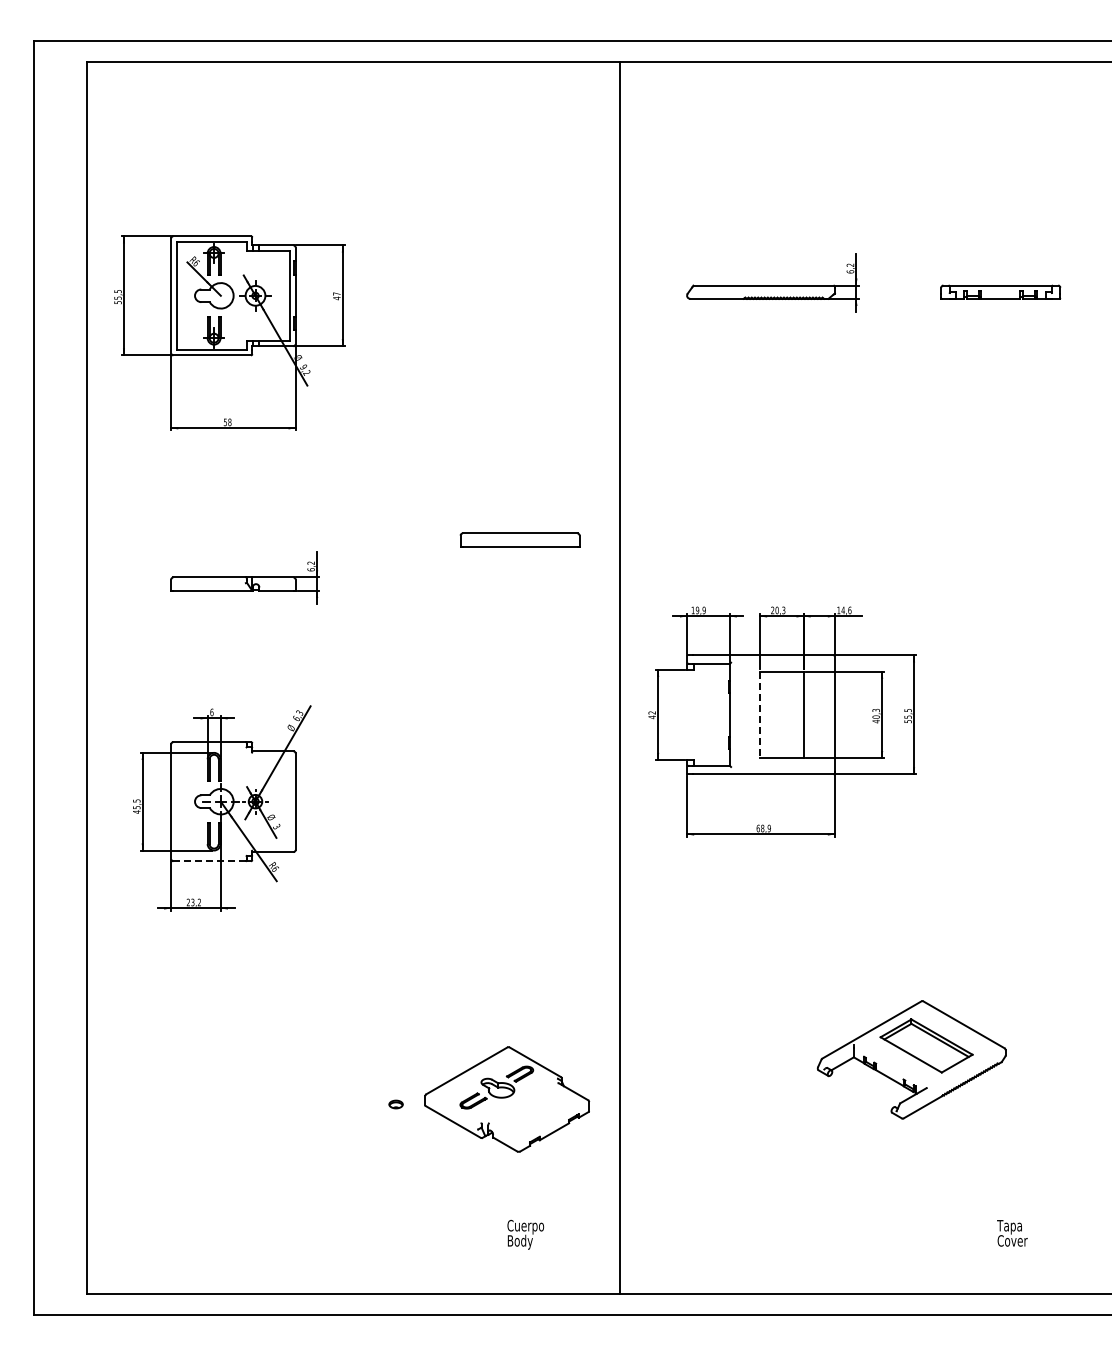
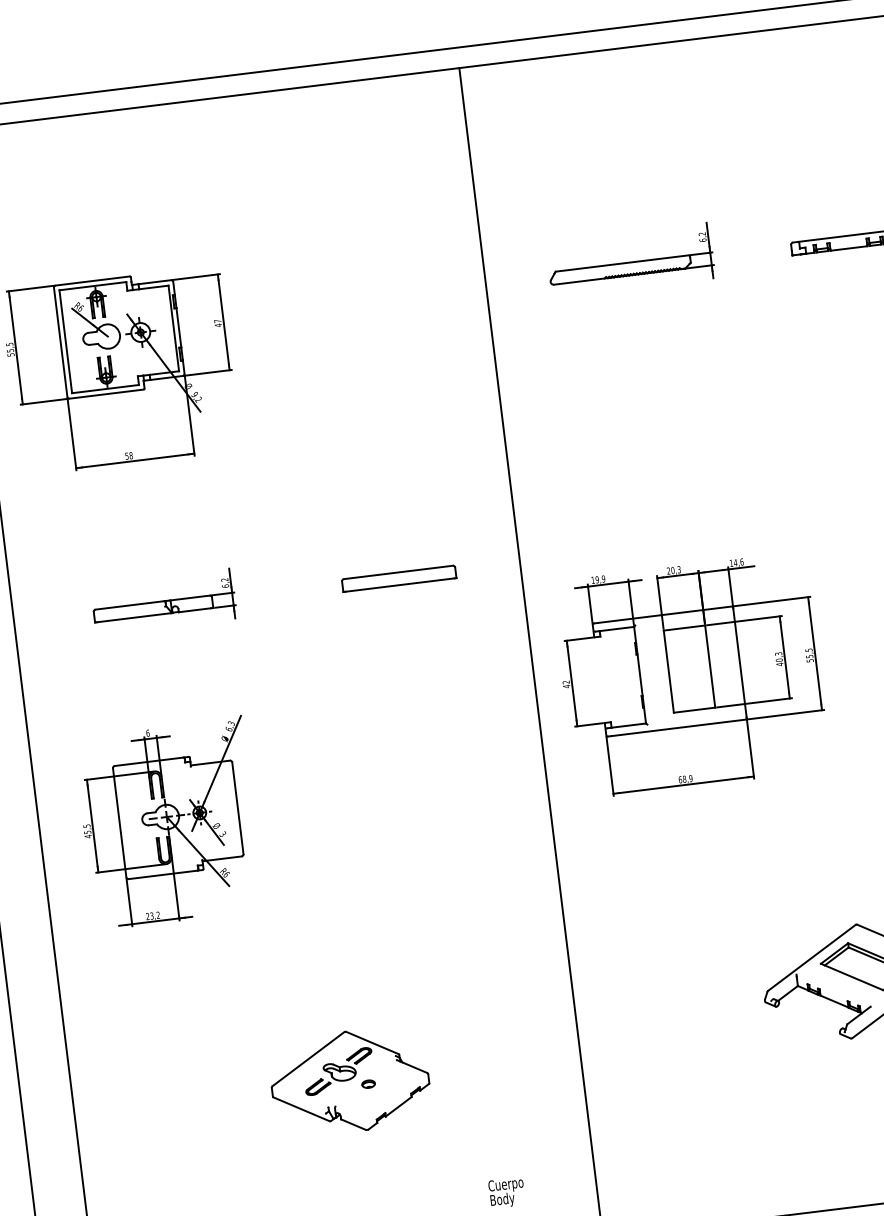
part: (519, 539) -> (398, 578), moved
line: (760, 715) -> (669, 672), dashed -> solid
line: (209, 861) -> (163, 875), dashed -> solid
part: (507, 1099) -> (350, 1081), moved

